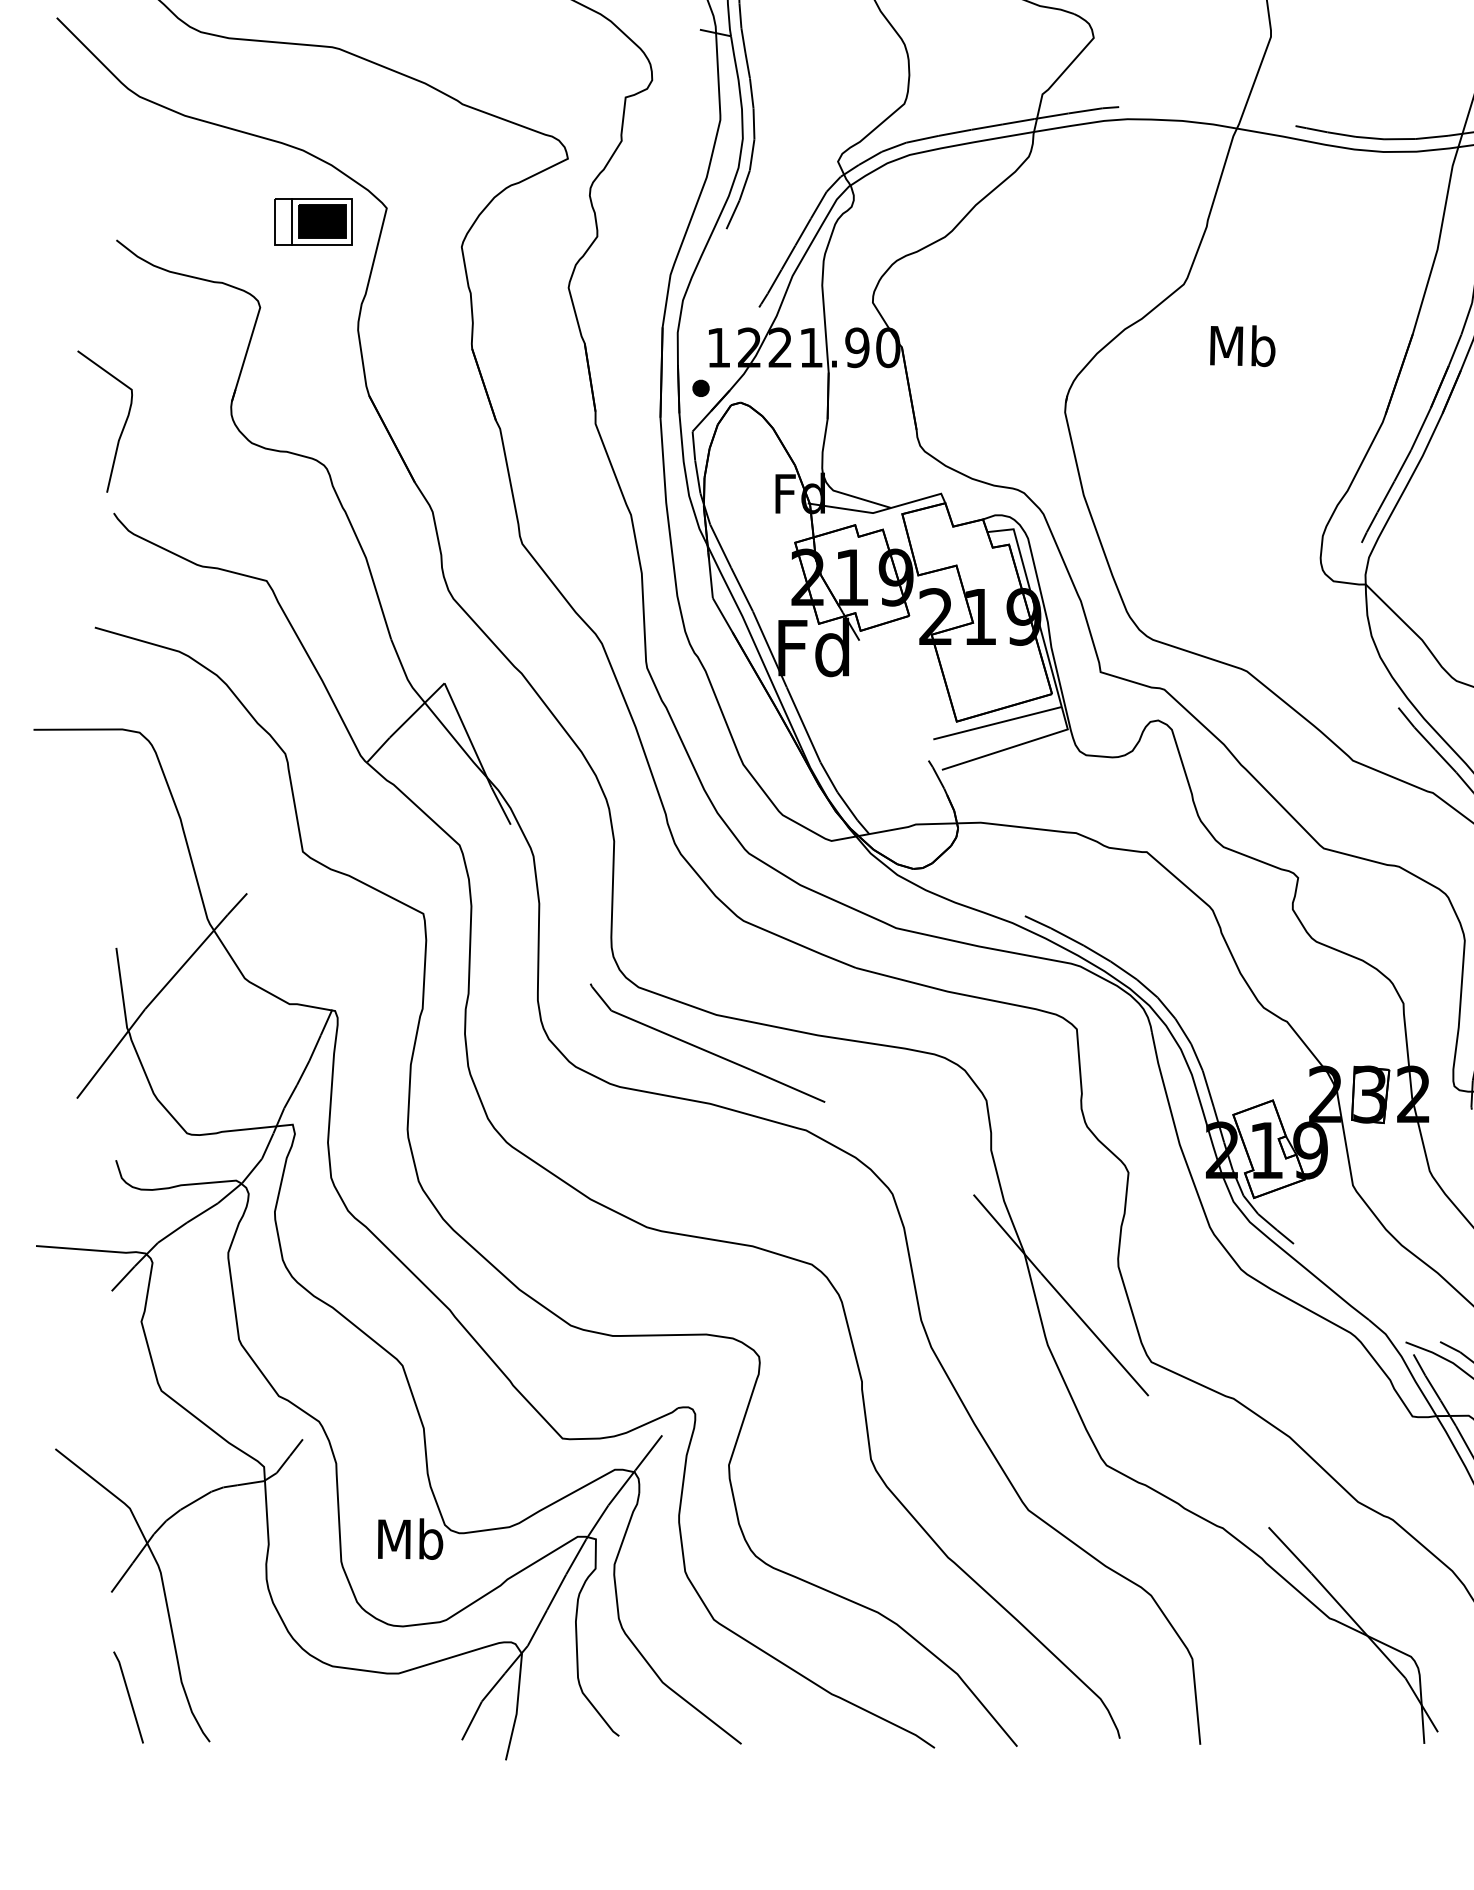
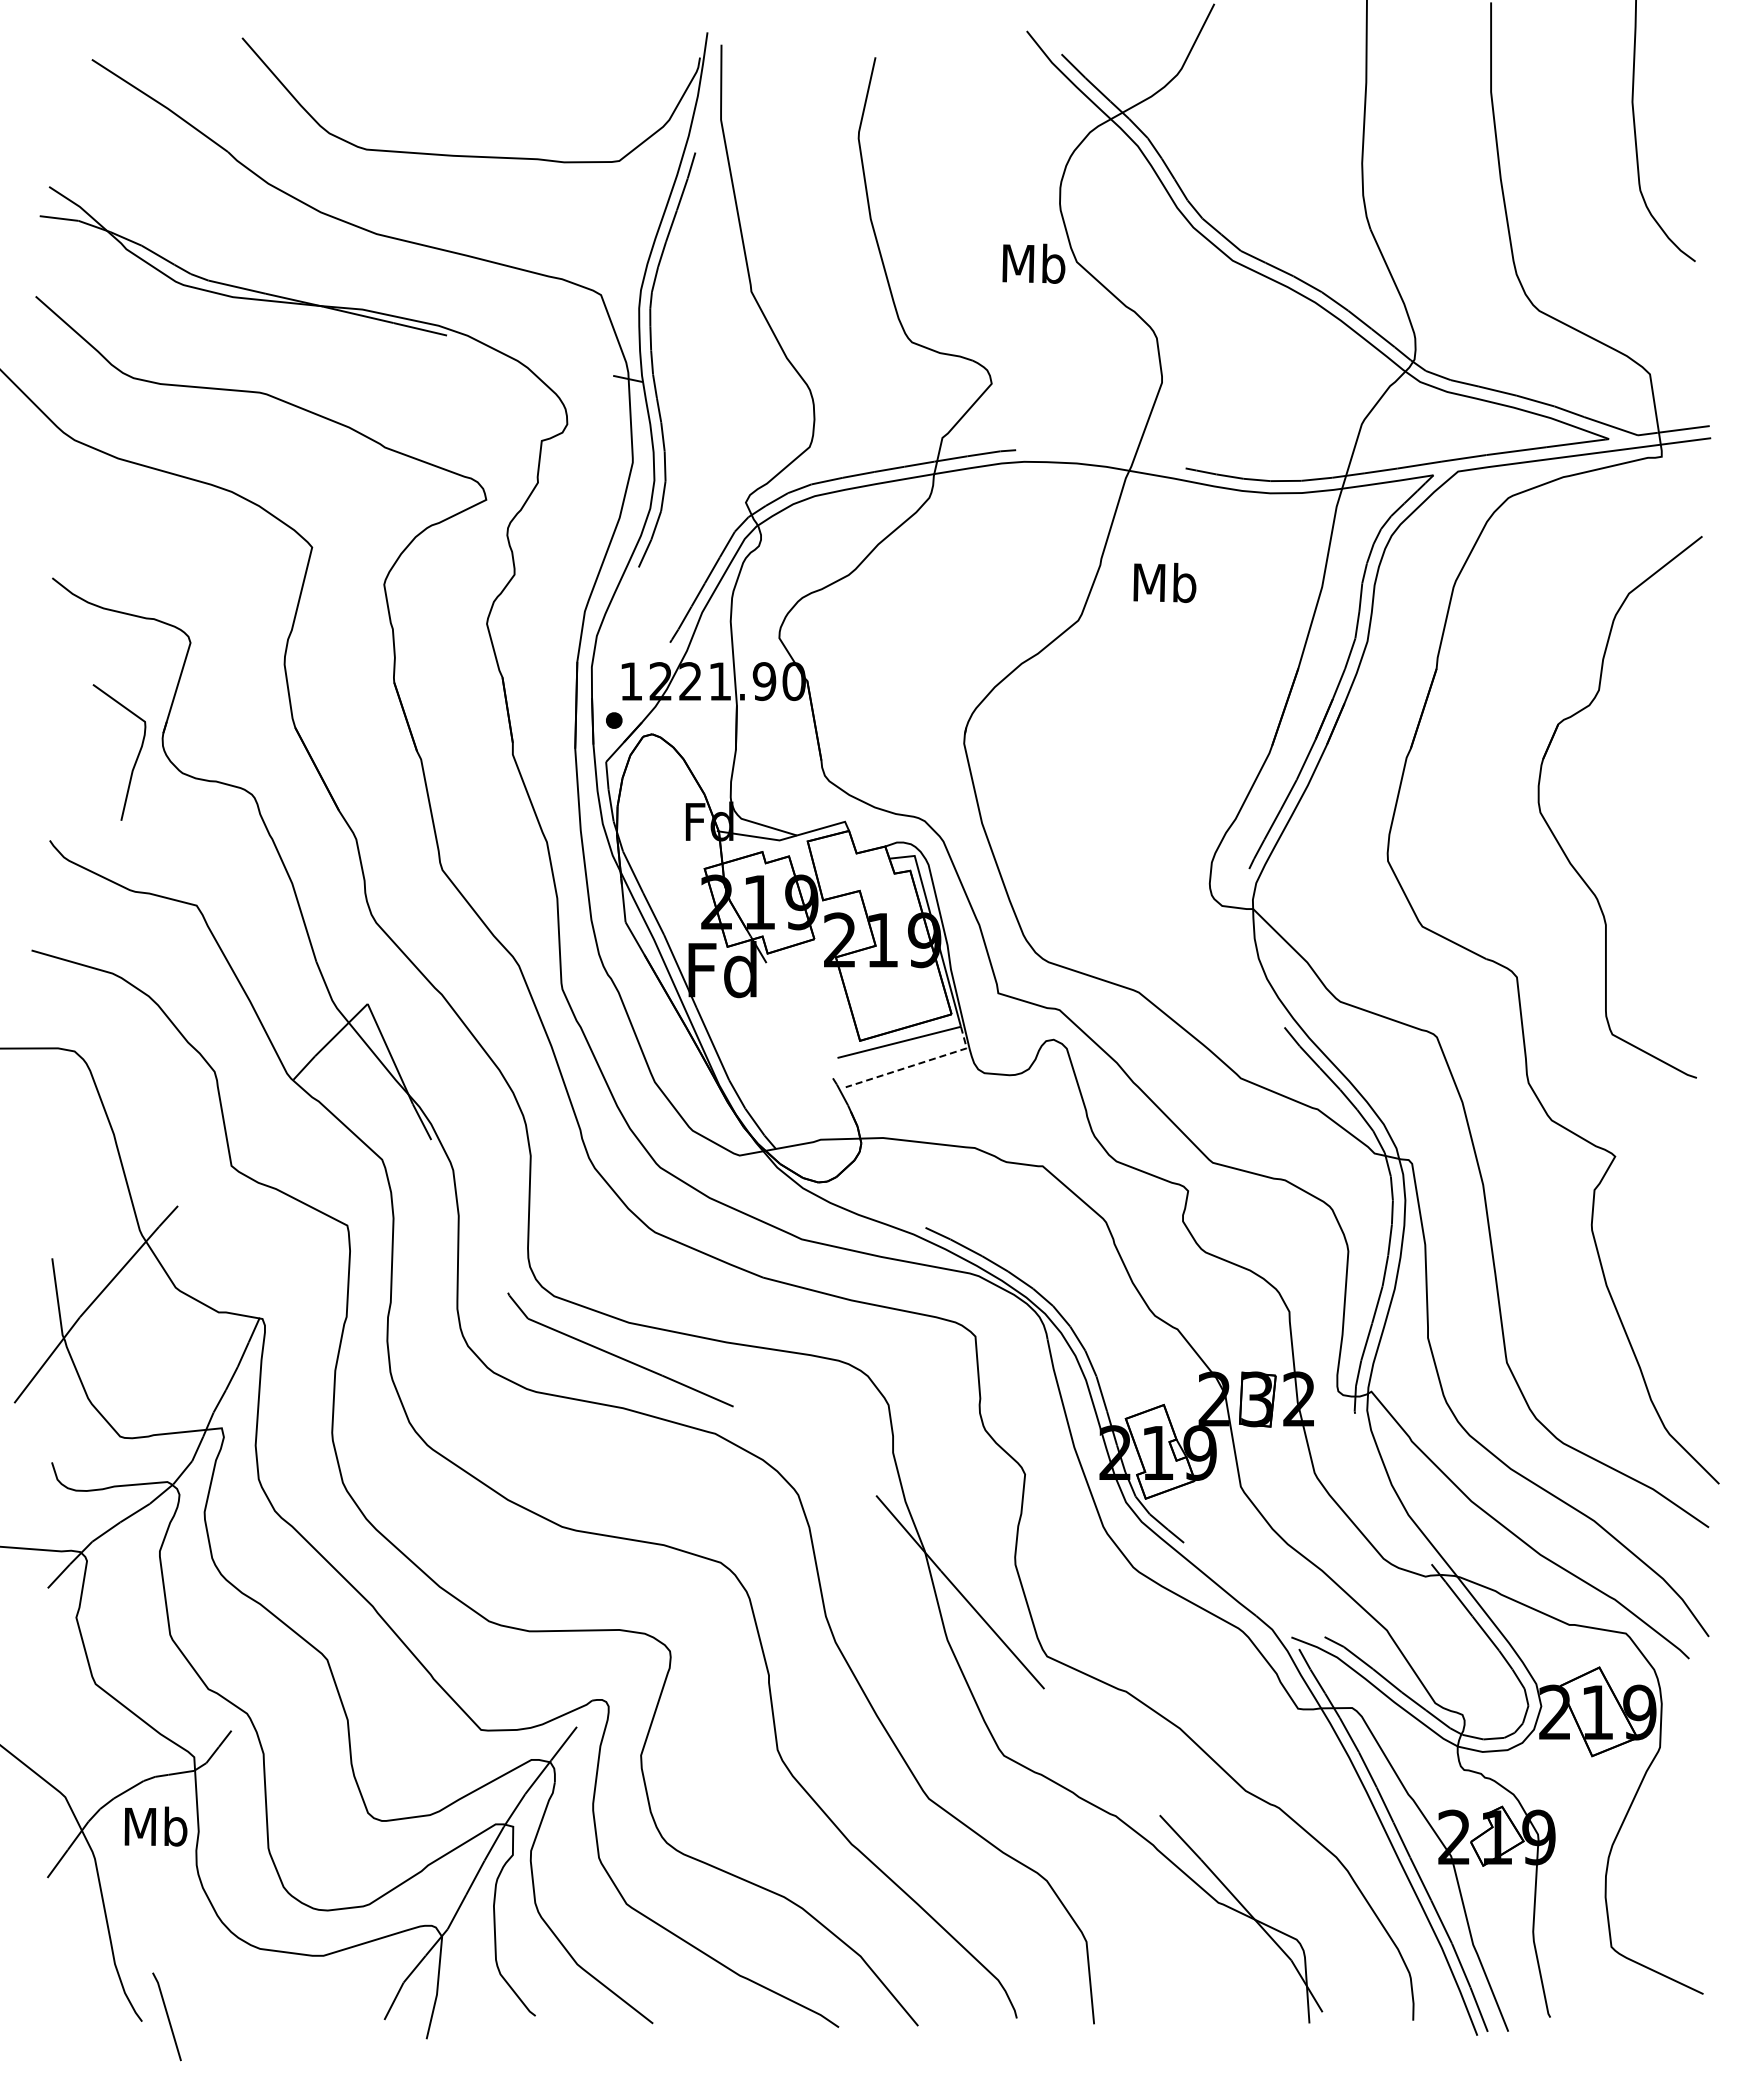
part: (313, 220) -> (241, 559), removed
text: (1242, 345) -> (1164, 582), moved
curve: (122, 426) -> (136, 757), moved
line: (1016, 746) -> (917, 1064), solid -> dashed
text: (410, 1539) -> (155, 1826), moved
line: (128, 1696) -> (166, 2015), moved

